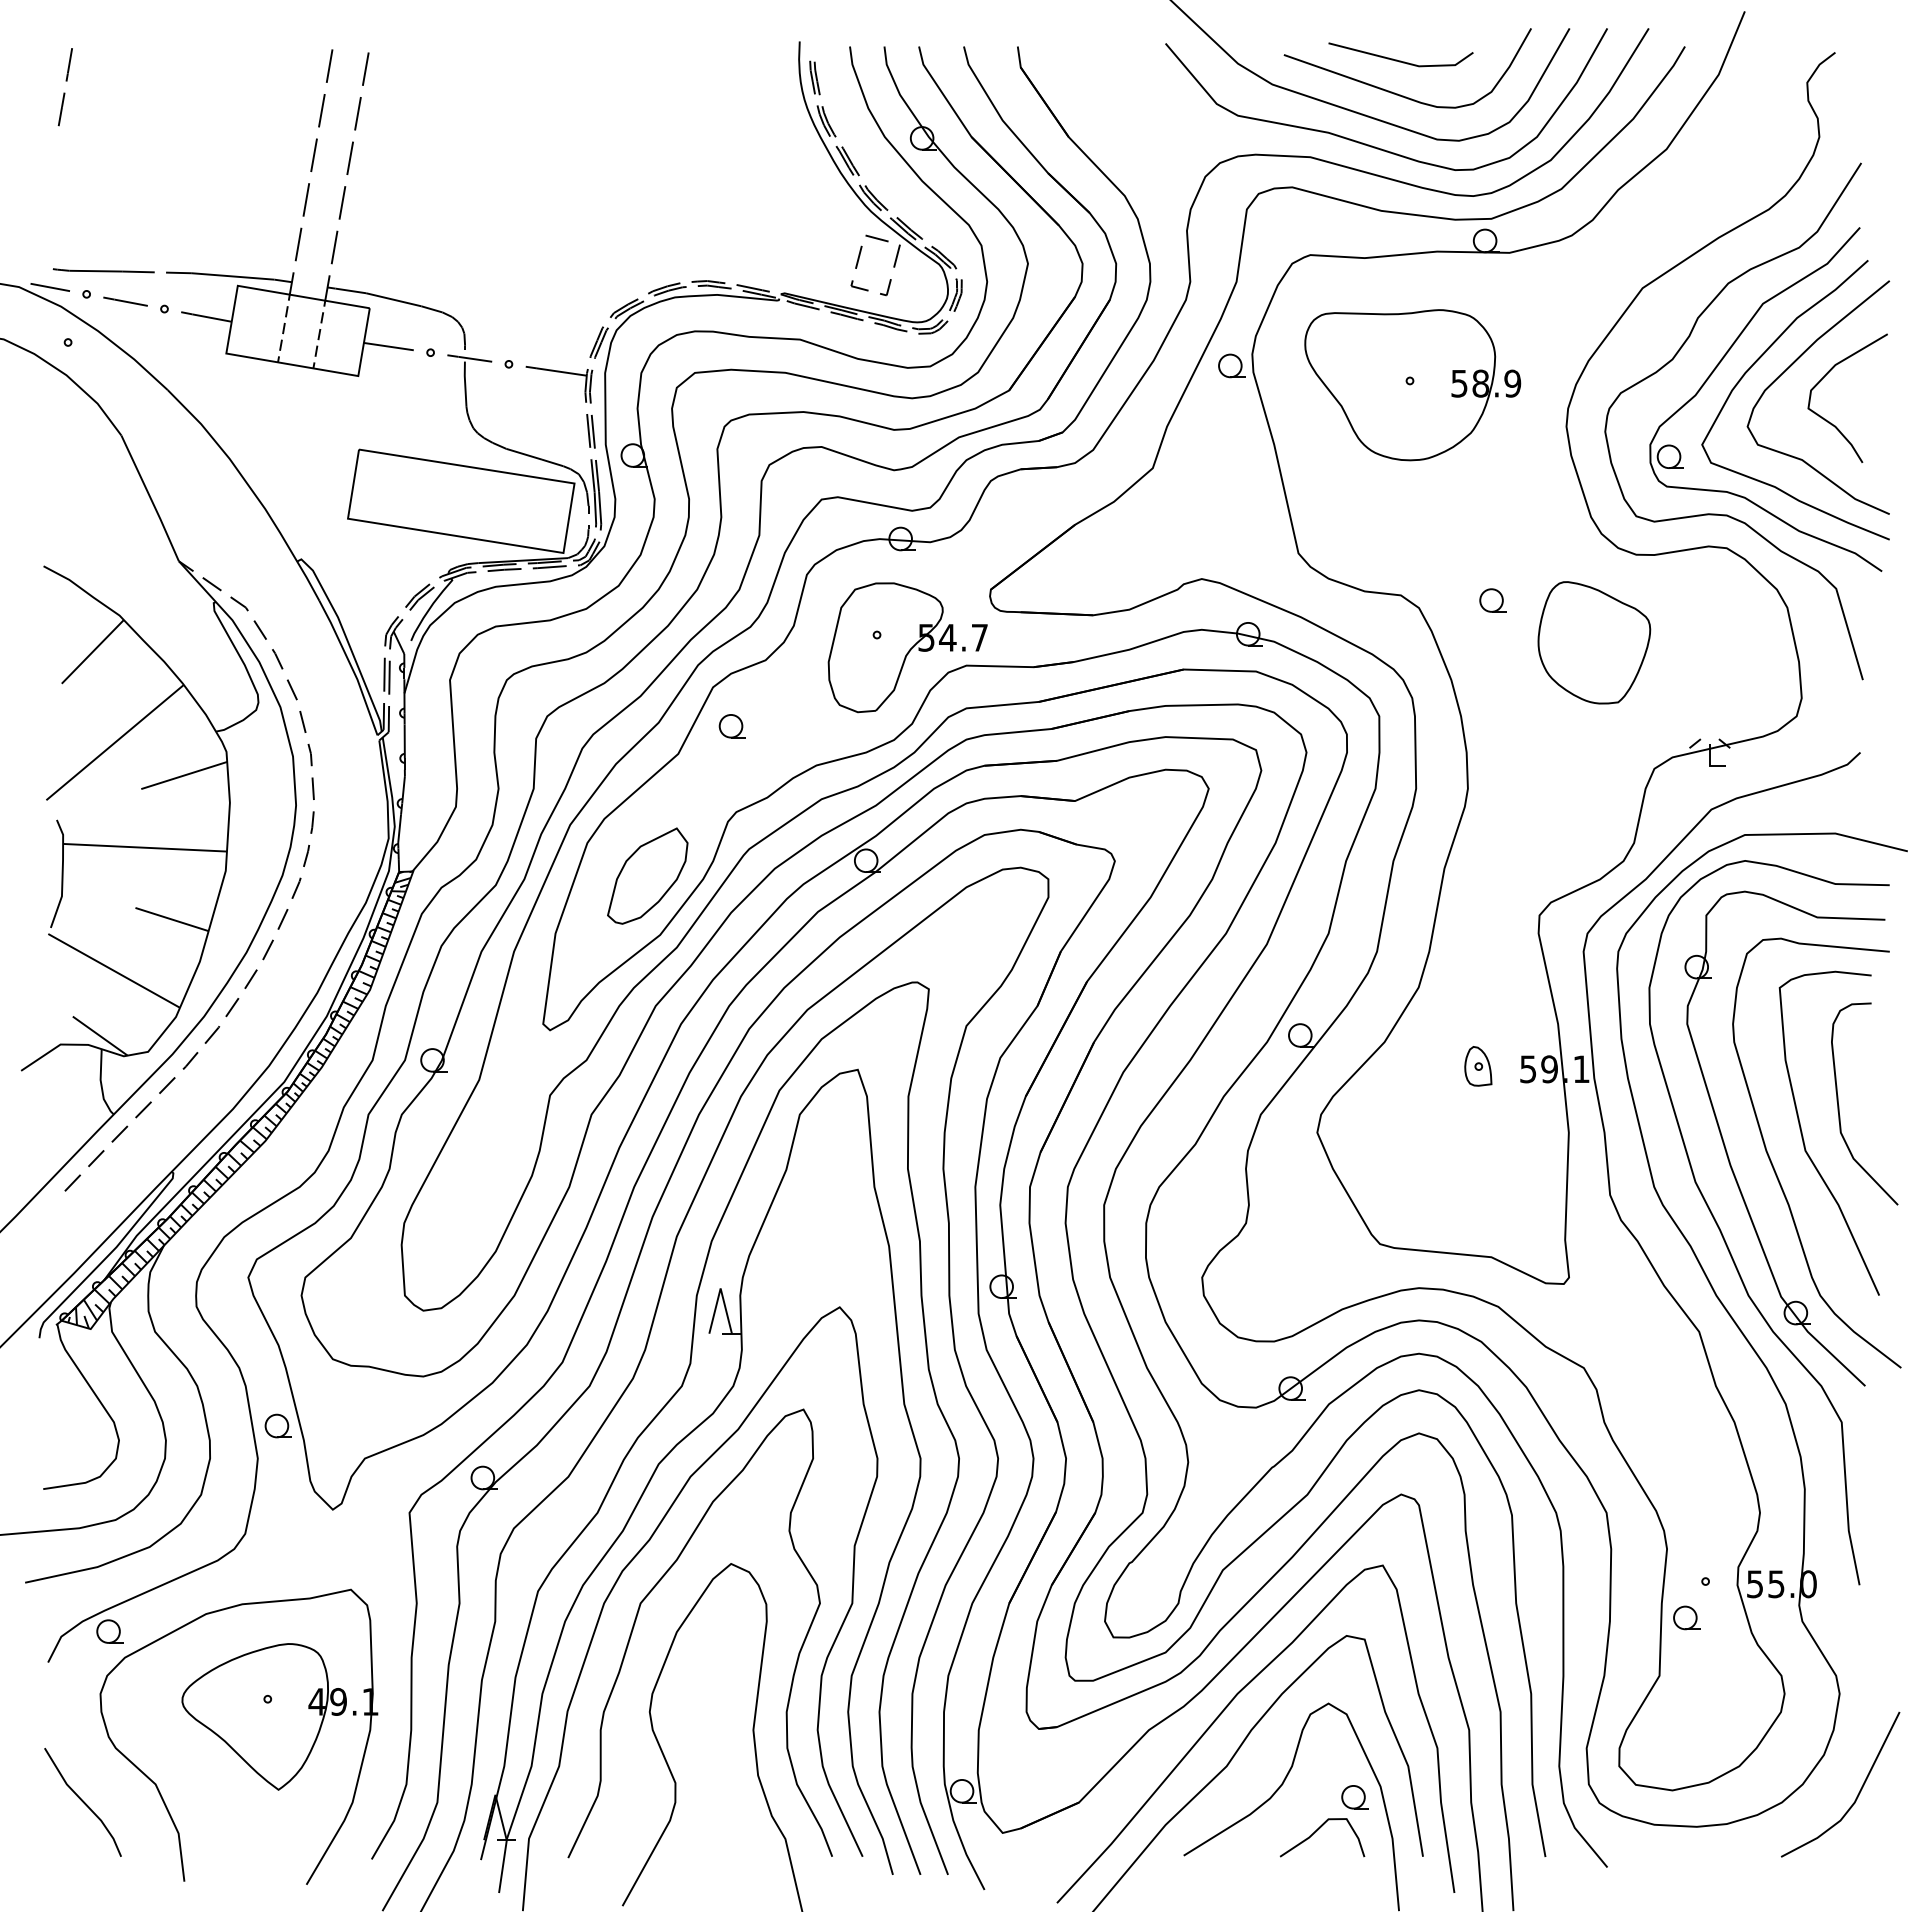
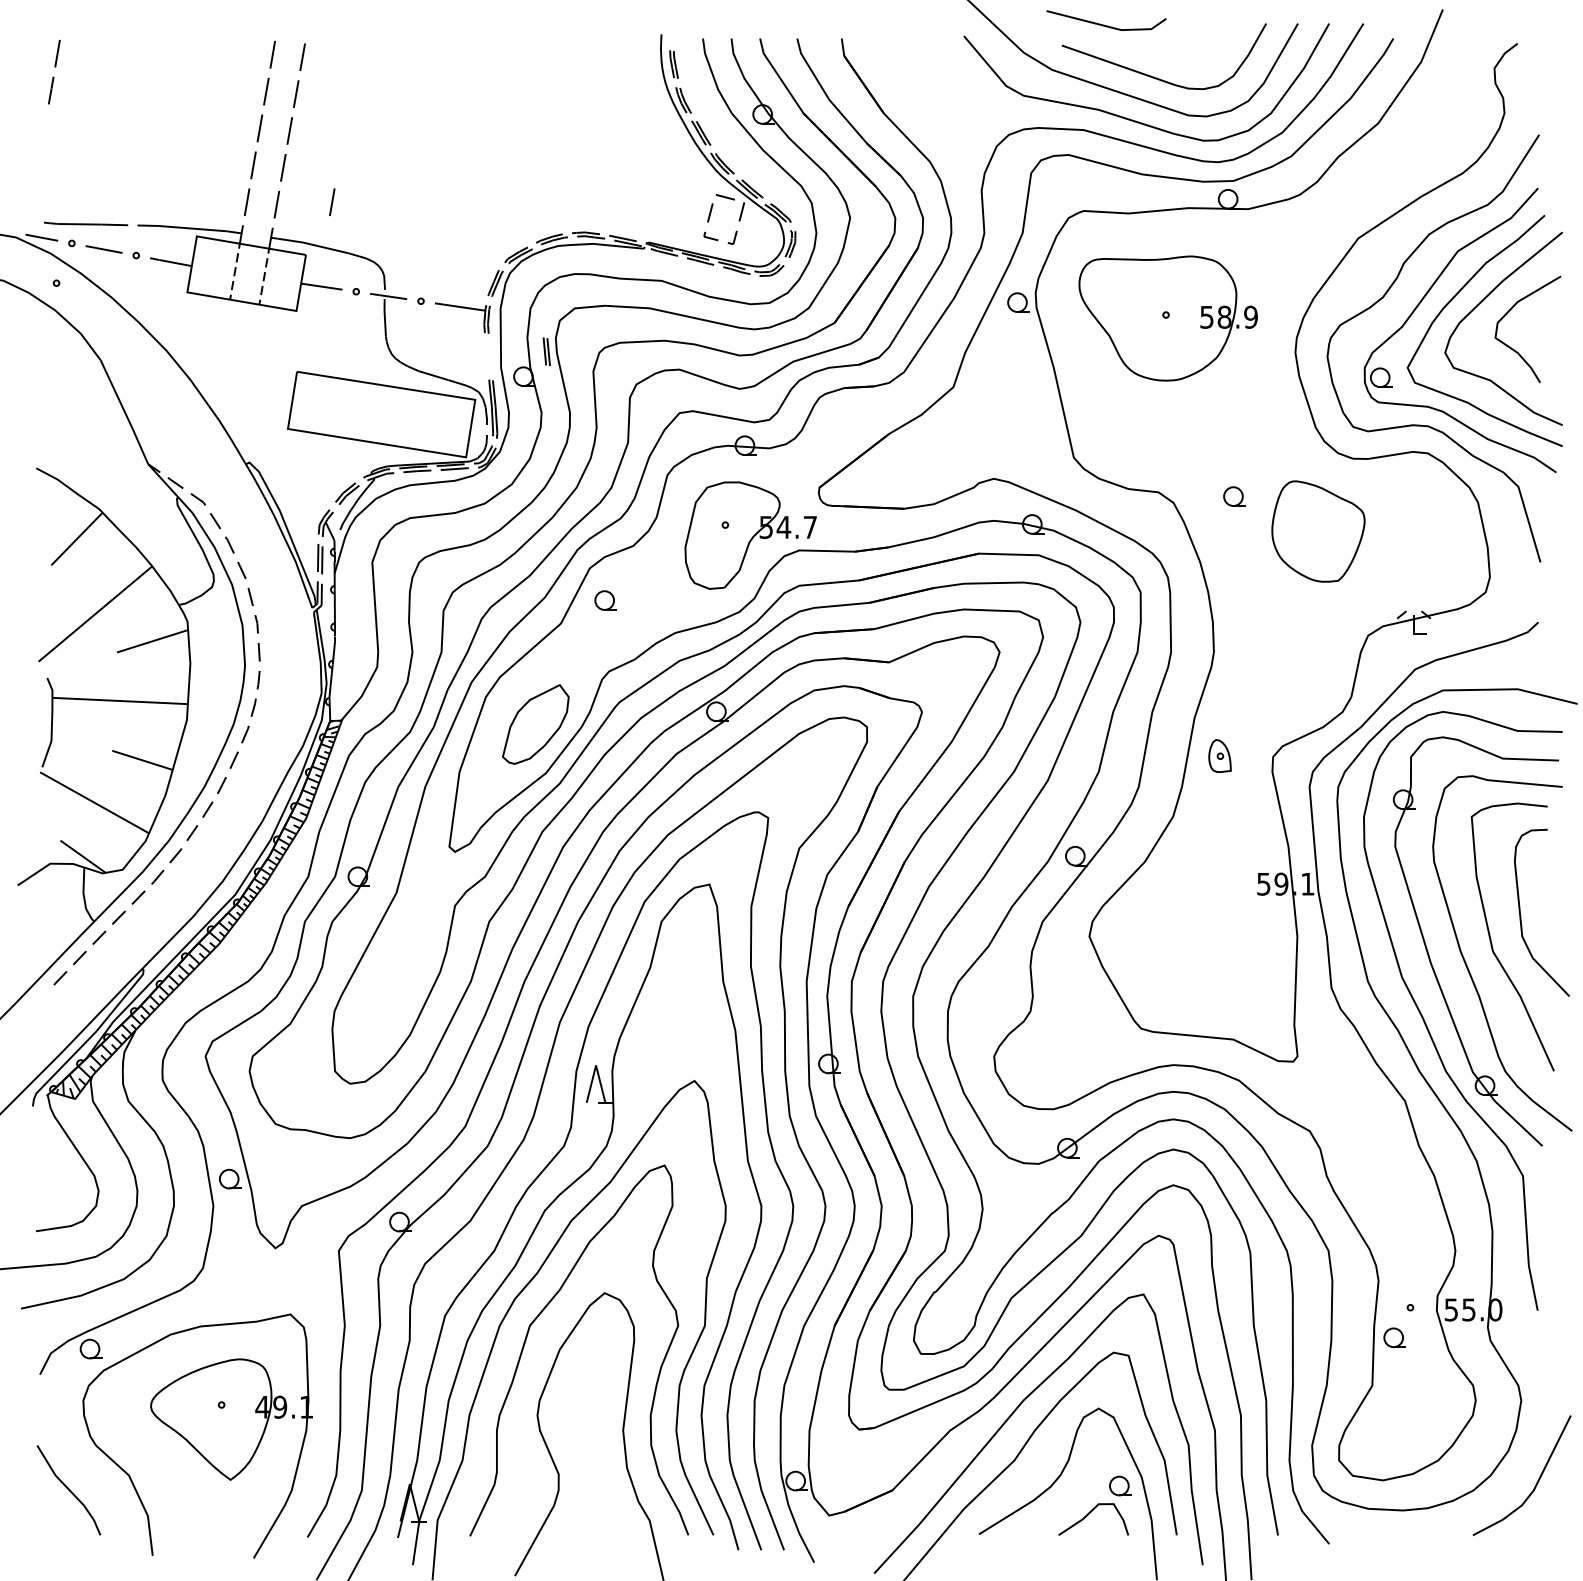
line: (1397, 59) -> (1103, 24), moved
line: (401, 244) -> (332, 202), added
part: (590, 431) -> (546, 351), moved
part: (1478, 1066) -> (1220, 756), moved

